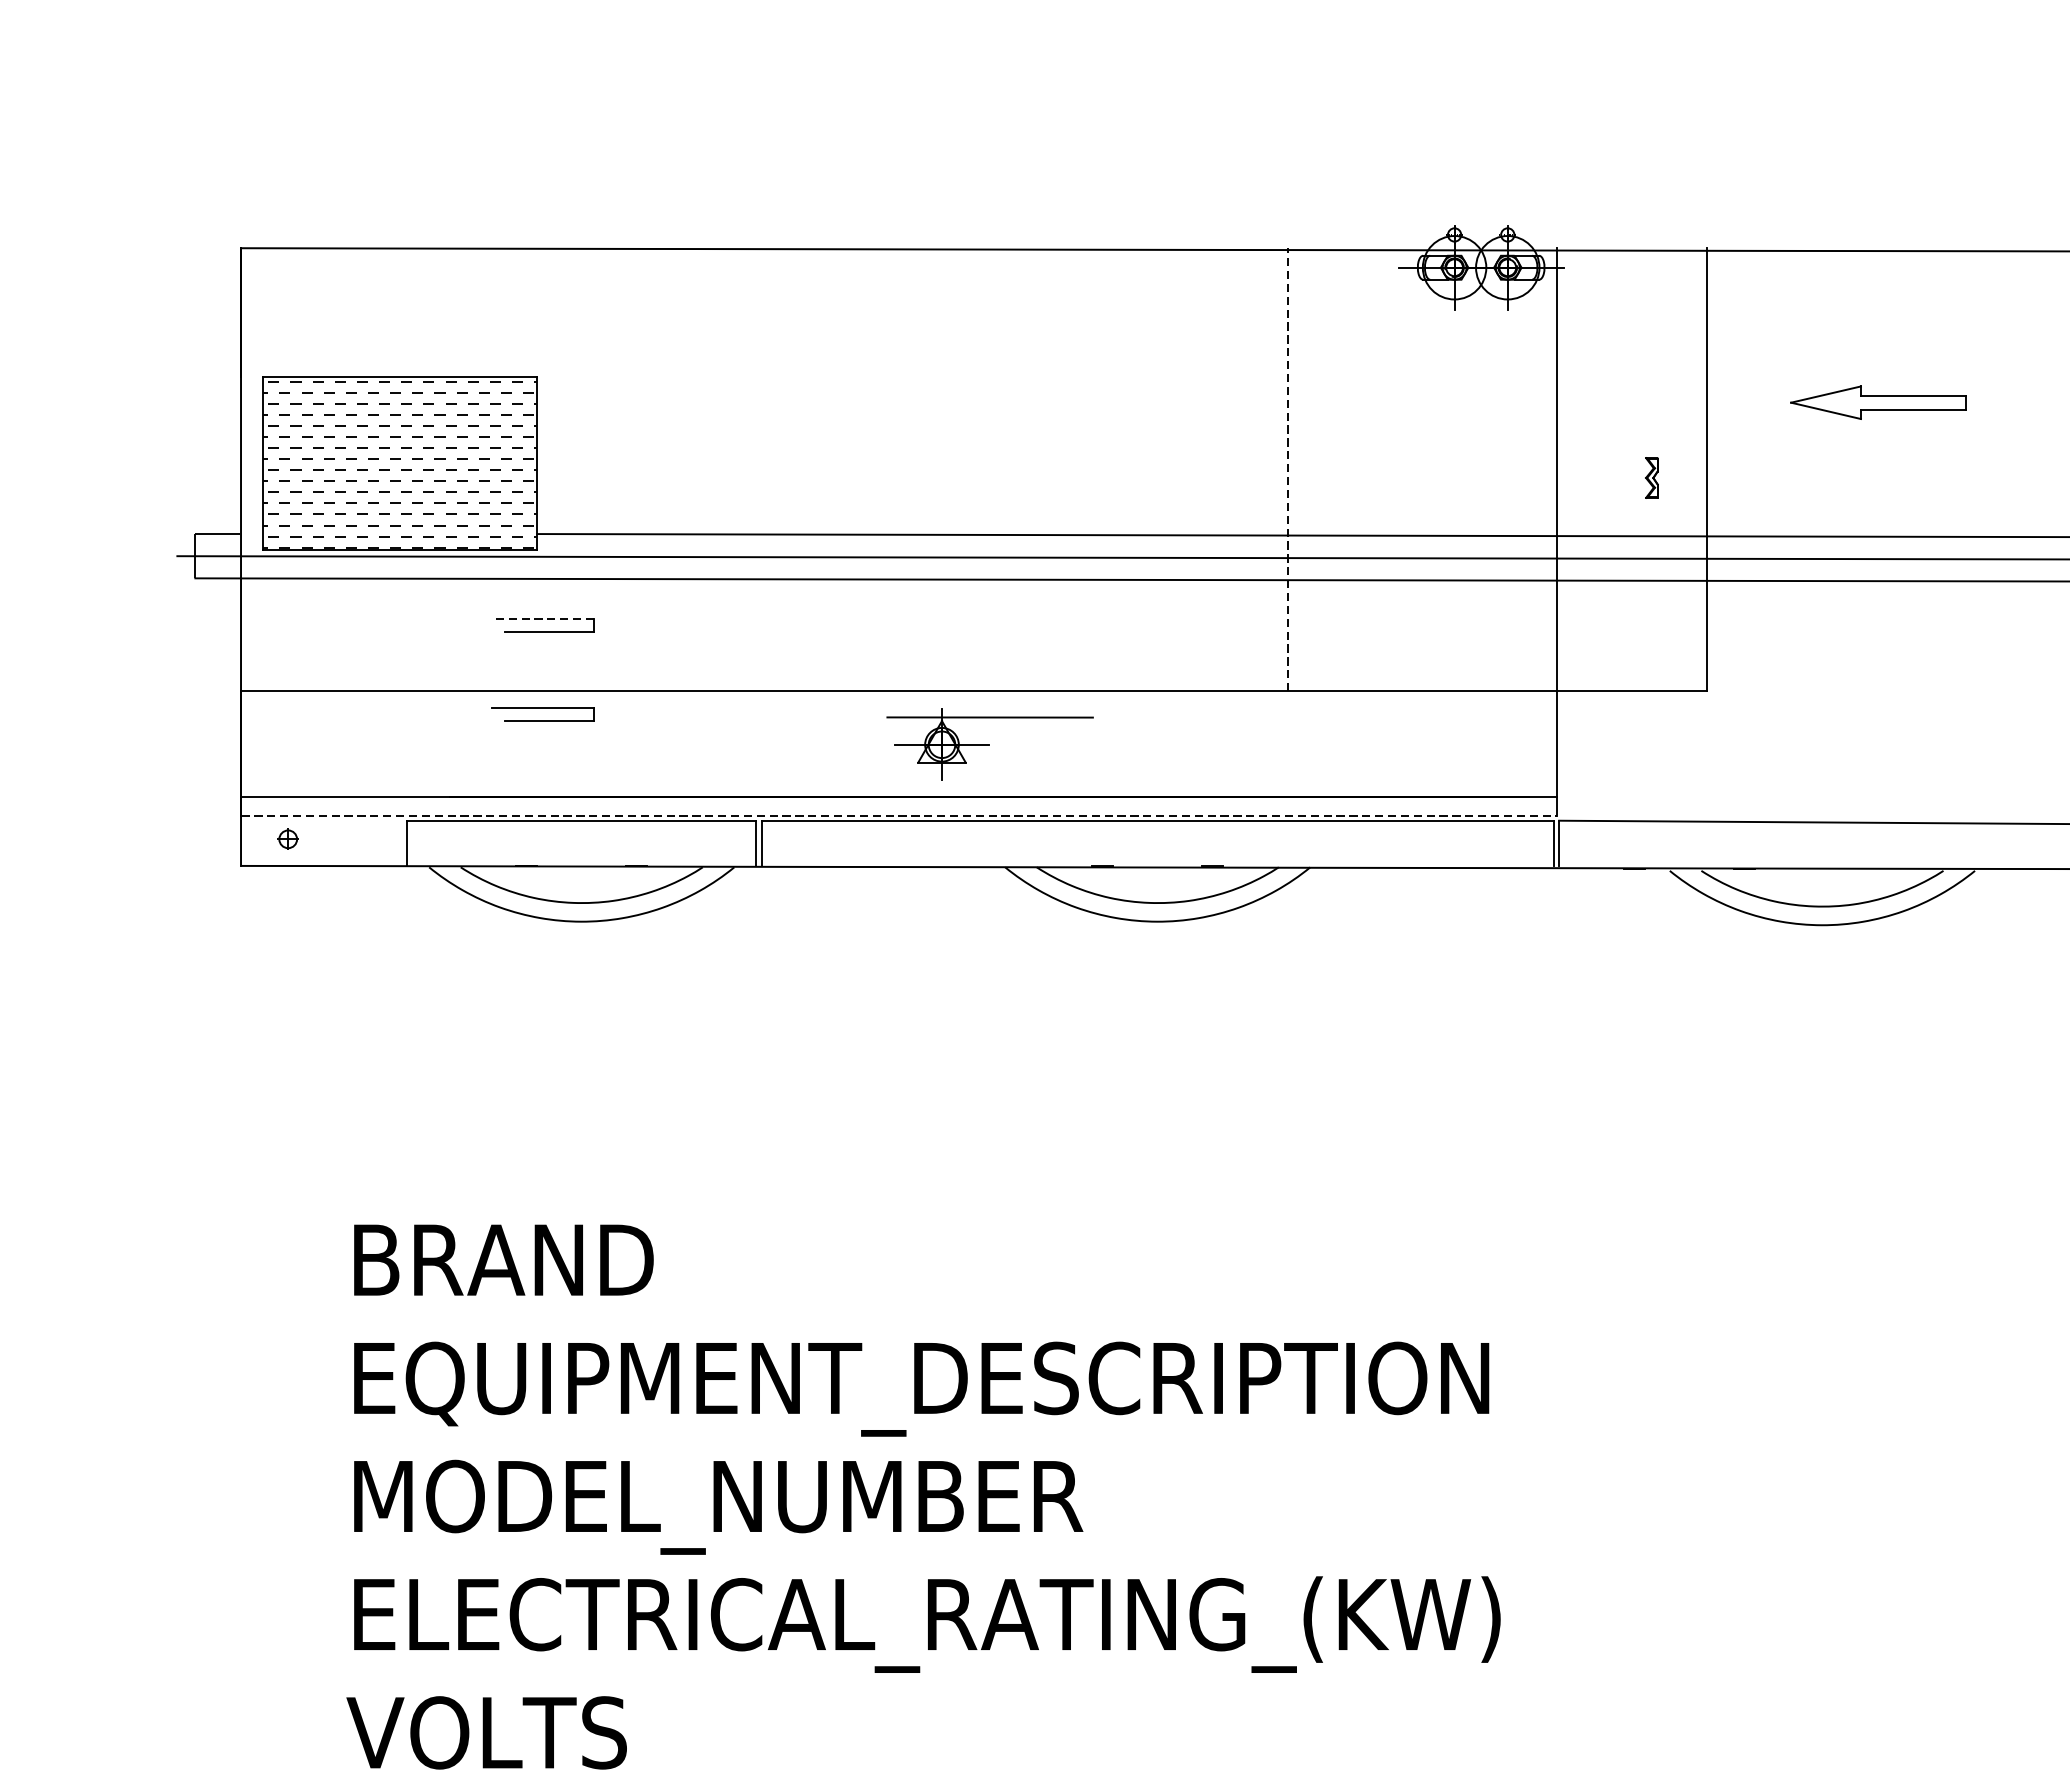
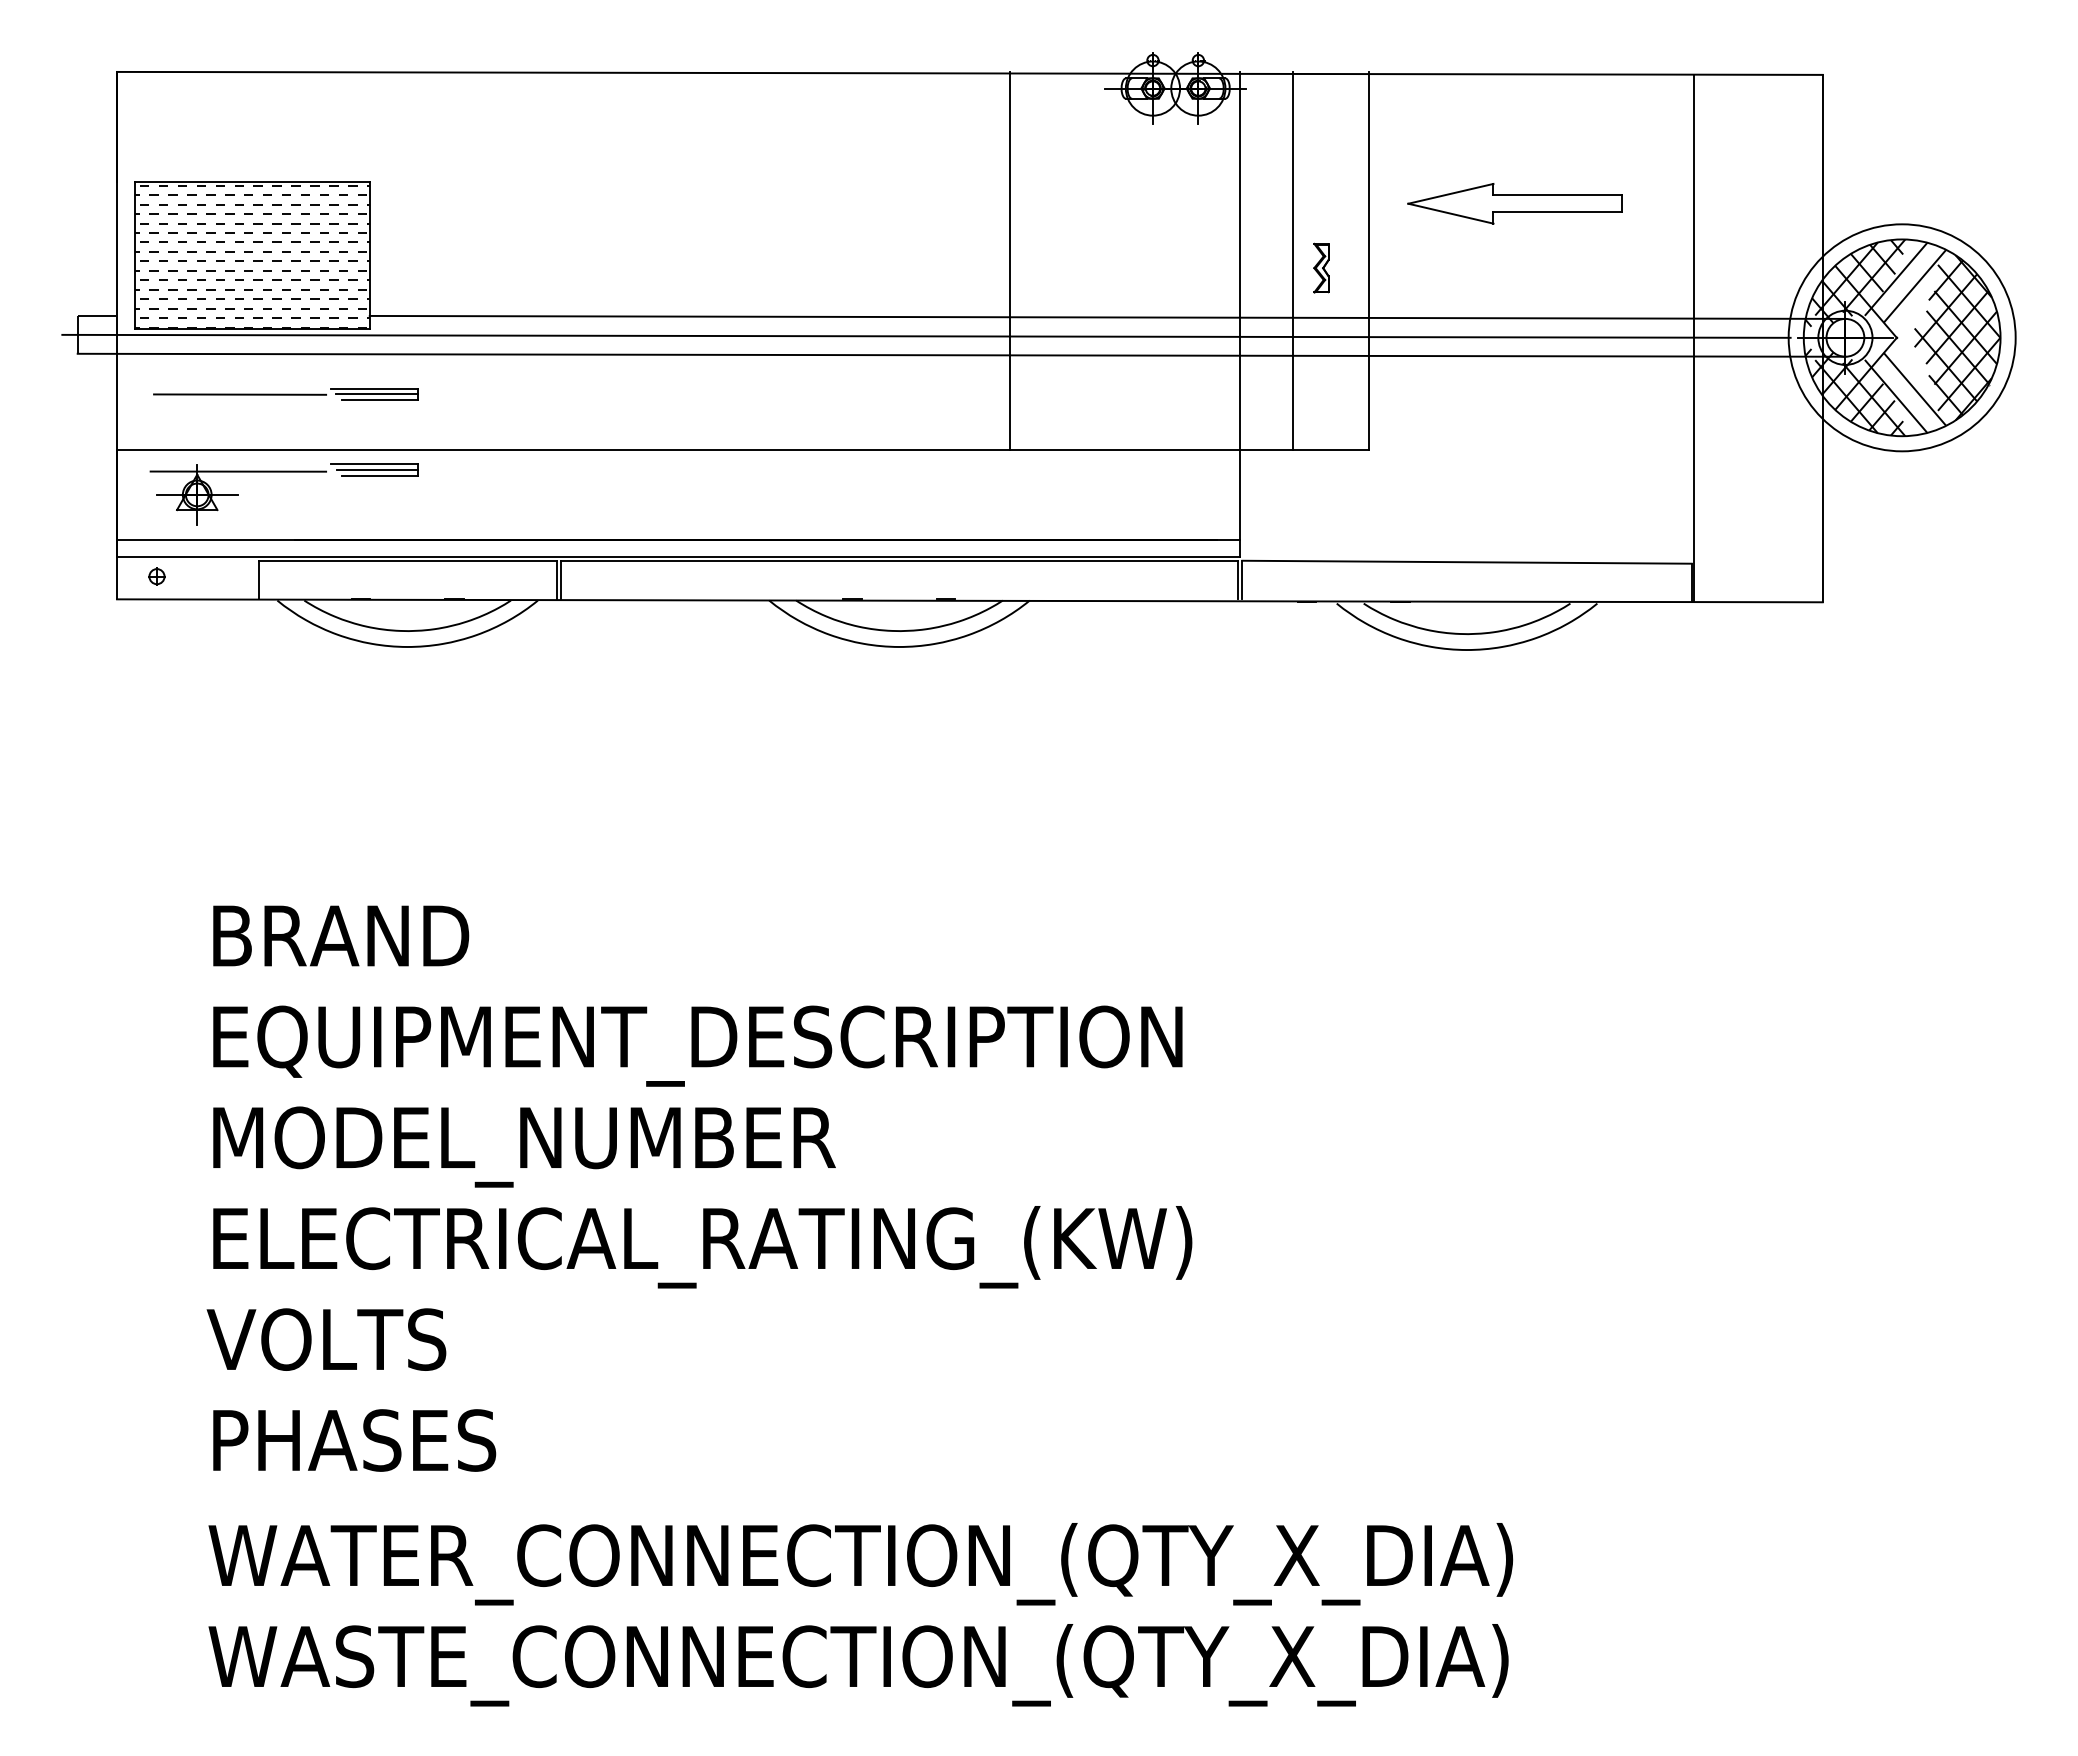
part: (1877, 402) -> (1514, 203), size x1.43
line: (1287, 469) -> (1010, 260), dashed -> solid
line: (1619, 469) -> (1293, 260), added
part: (1651, 477) -> (1321, 267), size x1.43
line: (542, 618) -> (374, 388), dashed -> solid
line: (386, 626) -> (240, 394), added
line: (546, 626) -> (377, 394), added
line: (546, 713) -> (377, 469), added
part: (989, 744) -> (237, 494), moved
line: (900, 815) -> (679, 556), dashed -> solid

